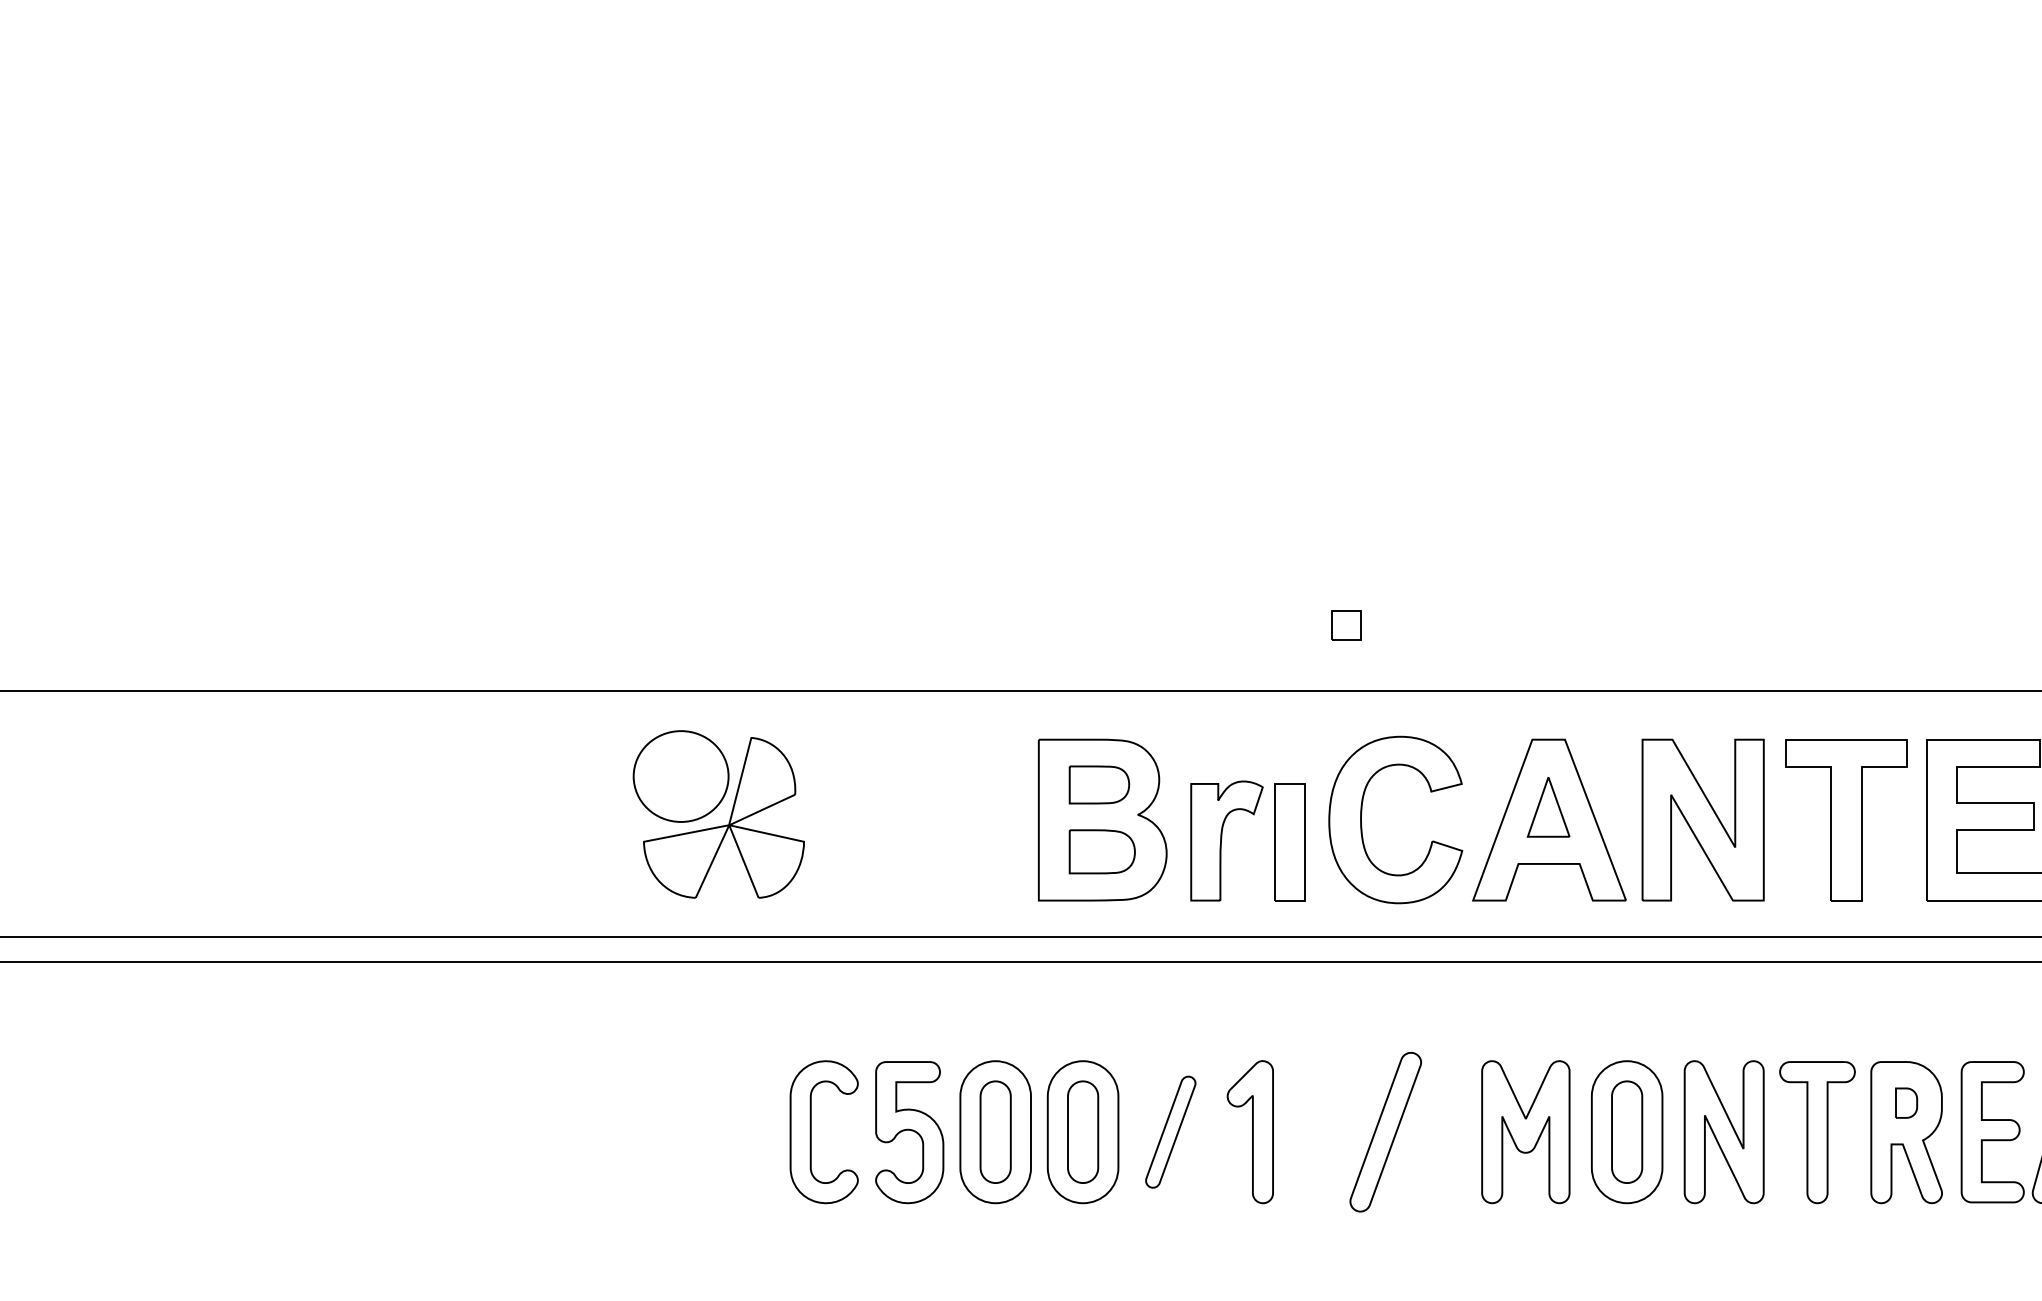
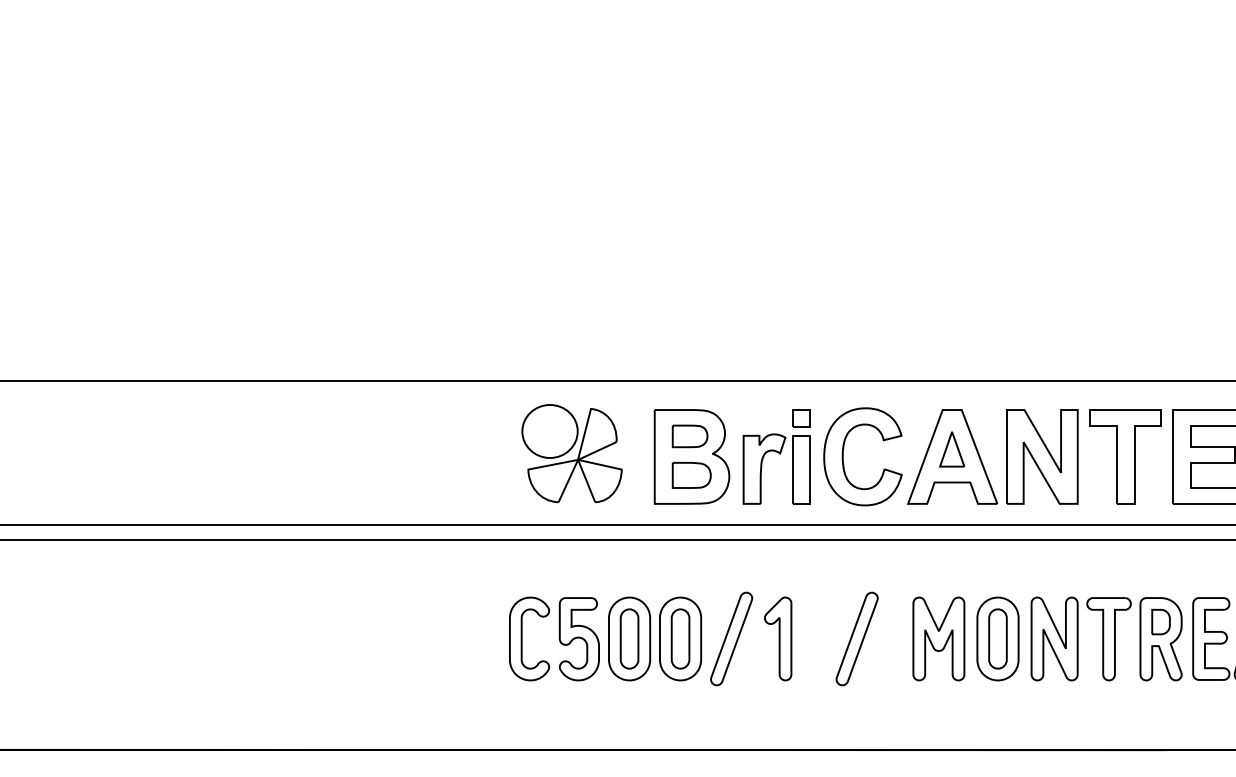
part: (1346, 625) -> (801, 418), moved
part: (717, 814) -> (571, 453), moved
part: (1905, 1102) -> (1160, 621), size x1.43
part: (1170, 1131) -> (731, 638), size x1.43

